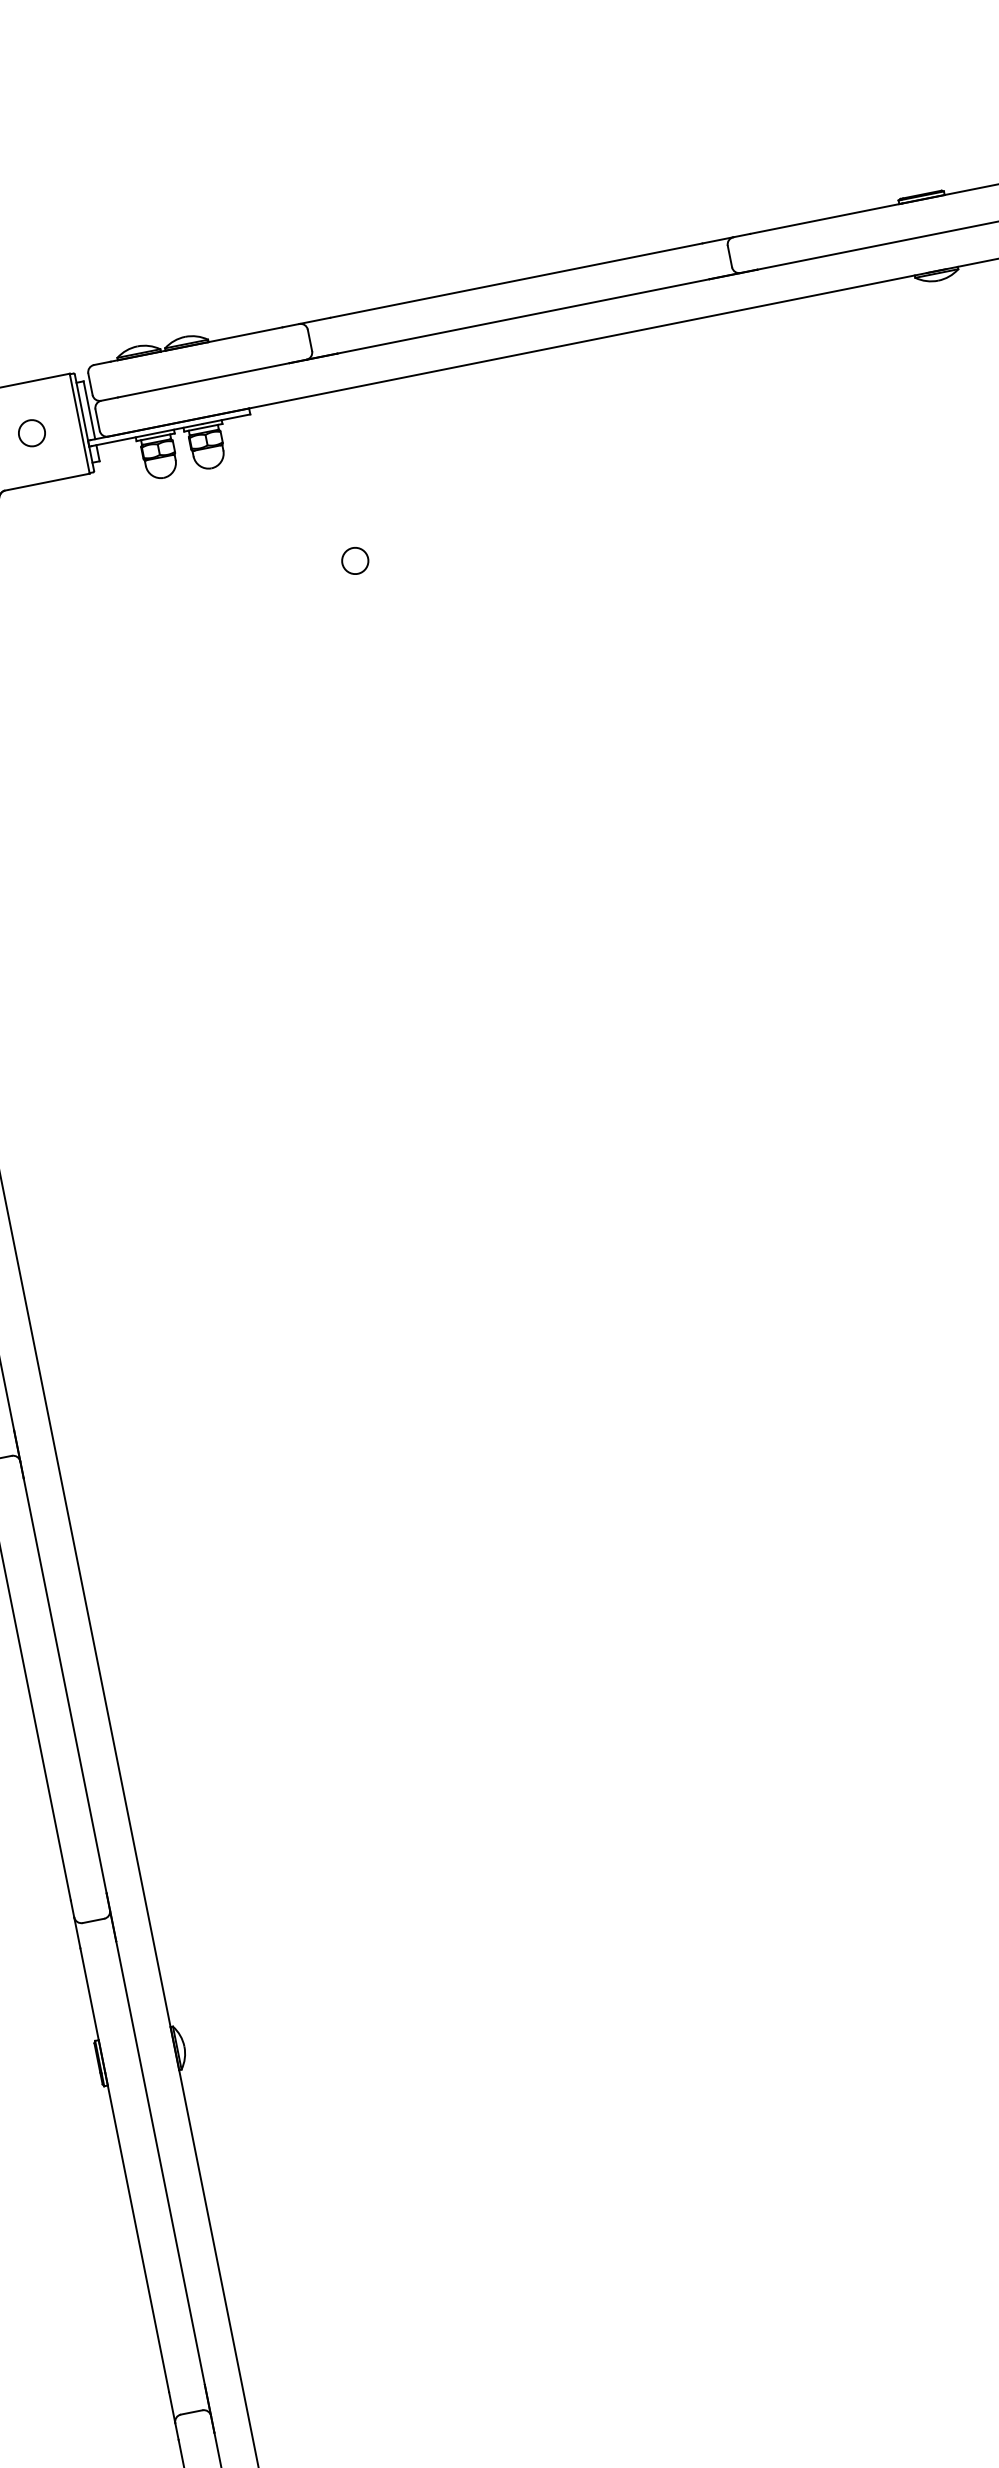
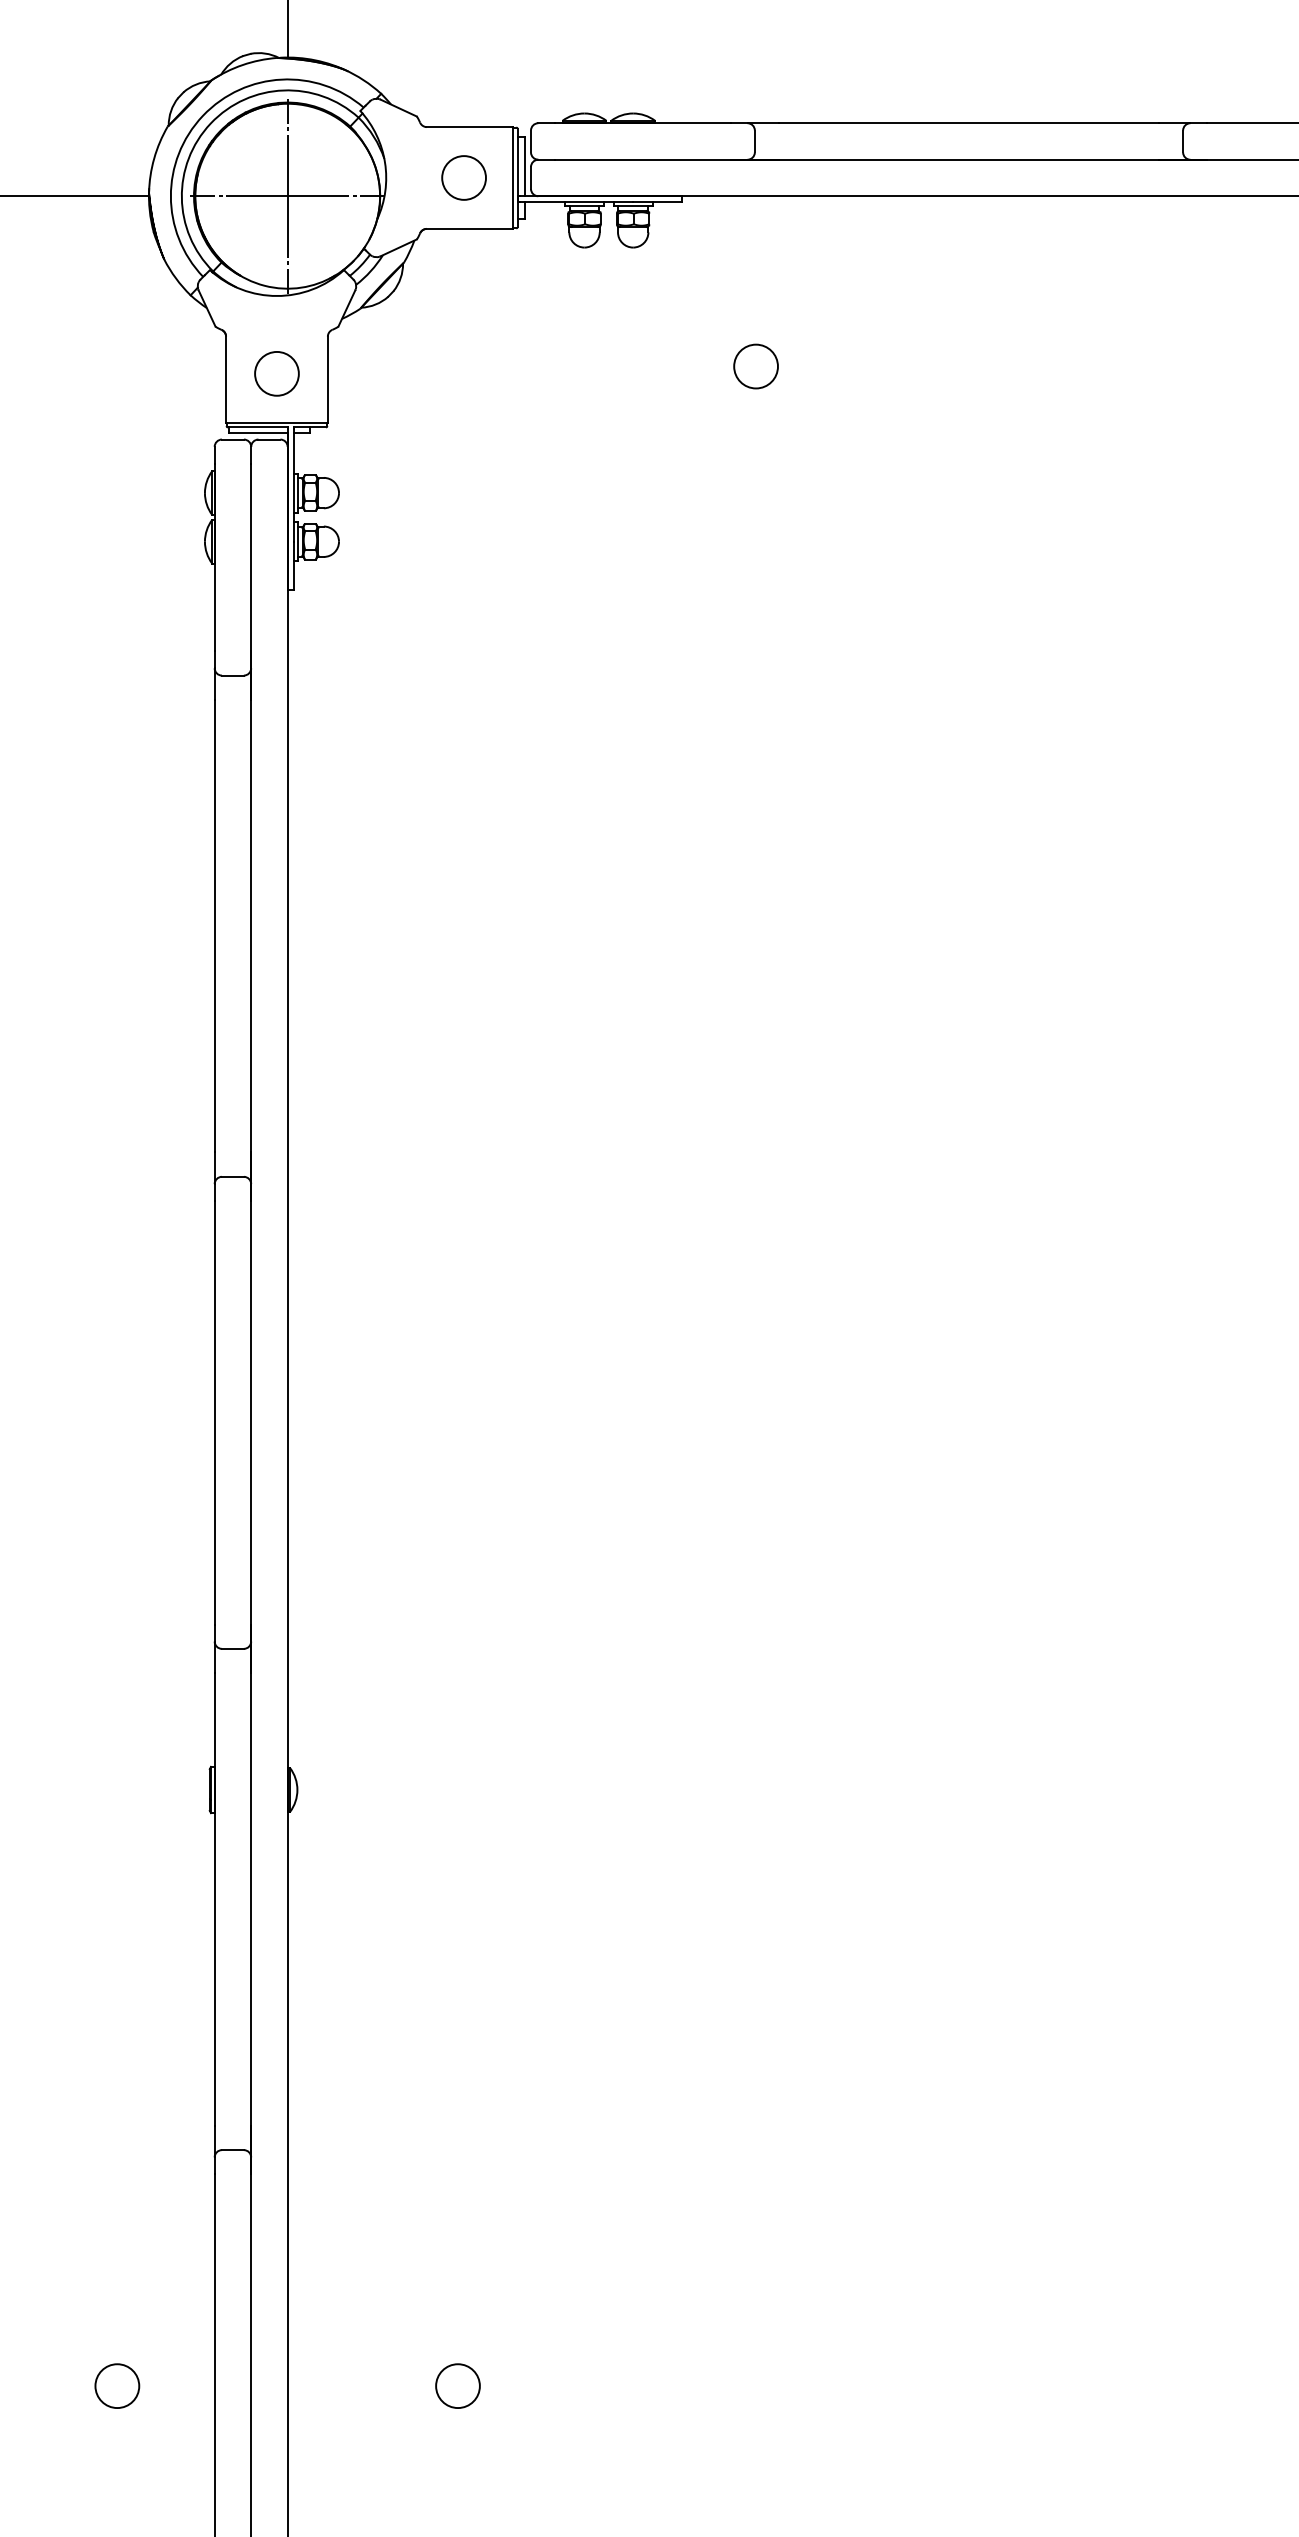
circle: (31, 432) -> (463, 177), size x1.67
circle: (354, 561) -> (755, 366), size x1.67

